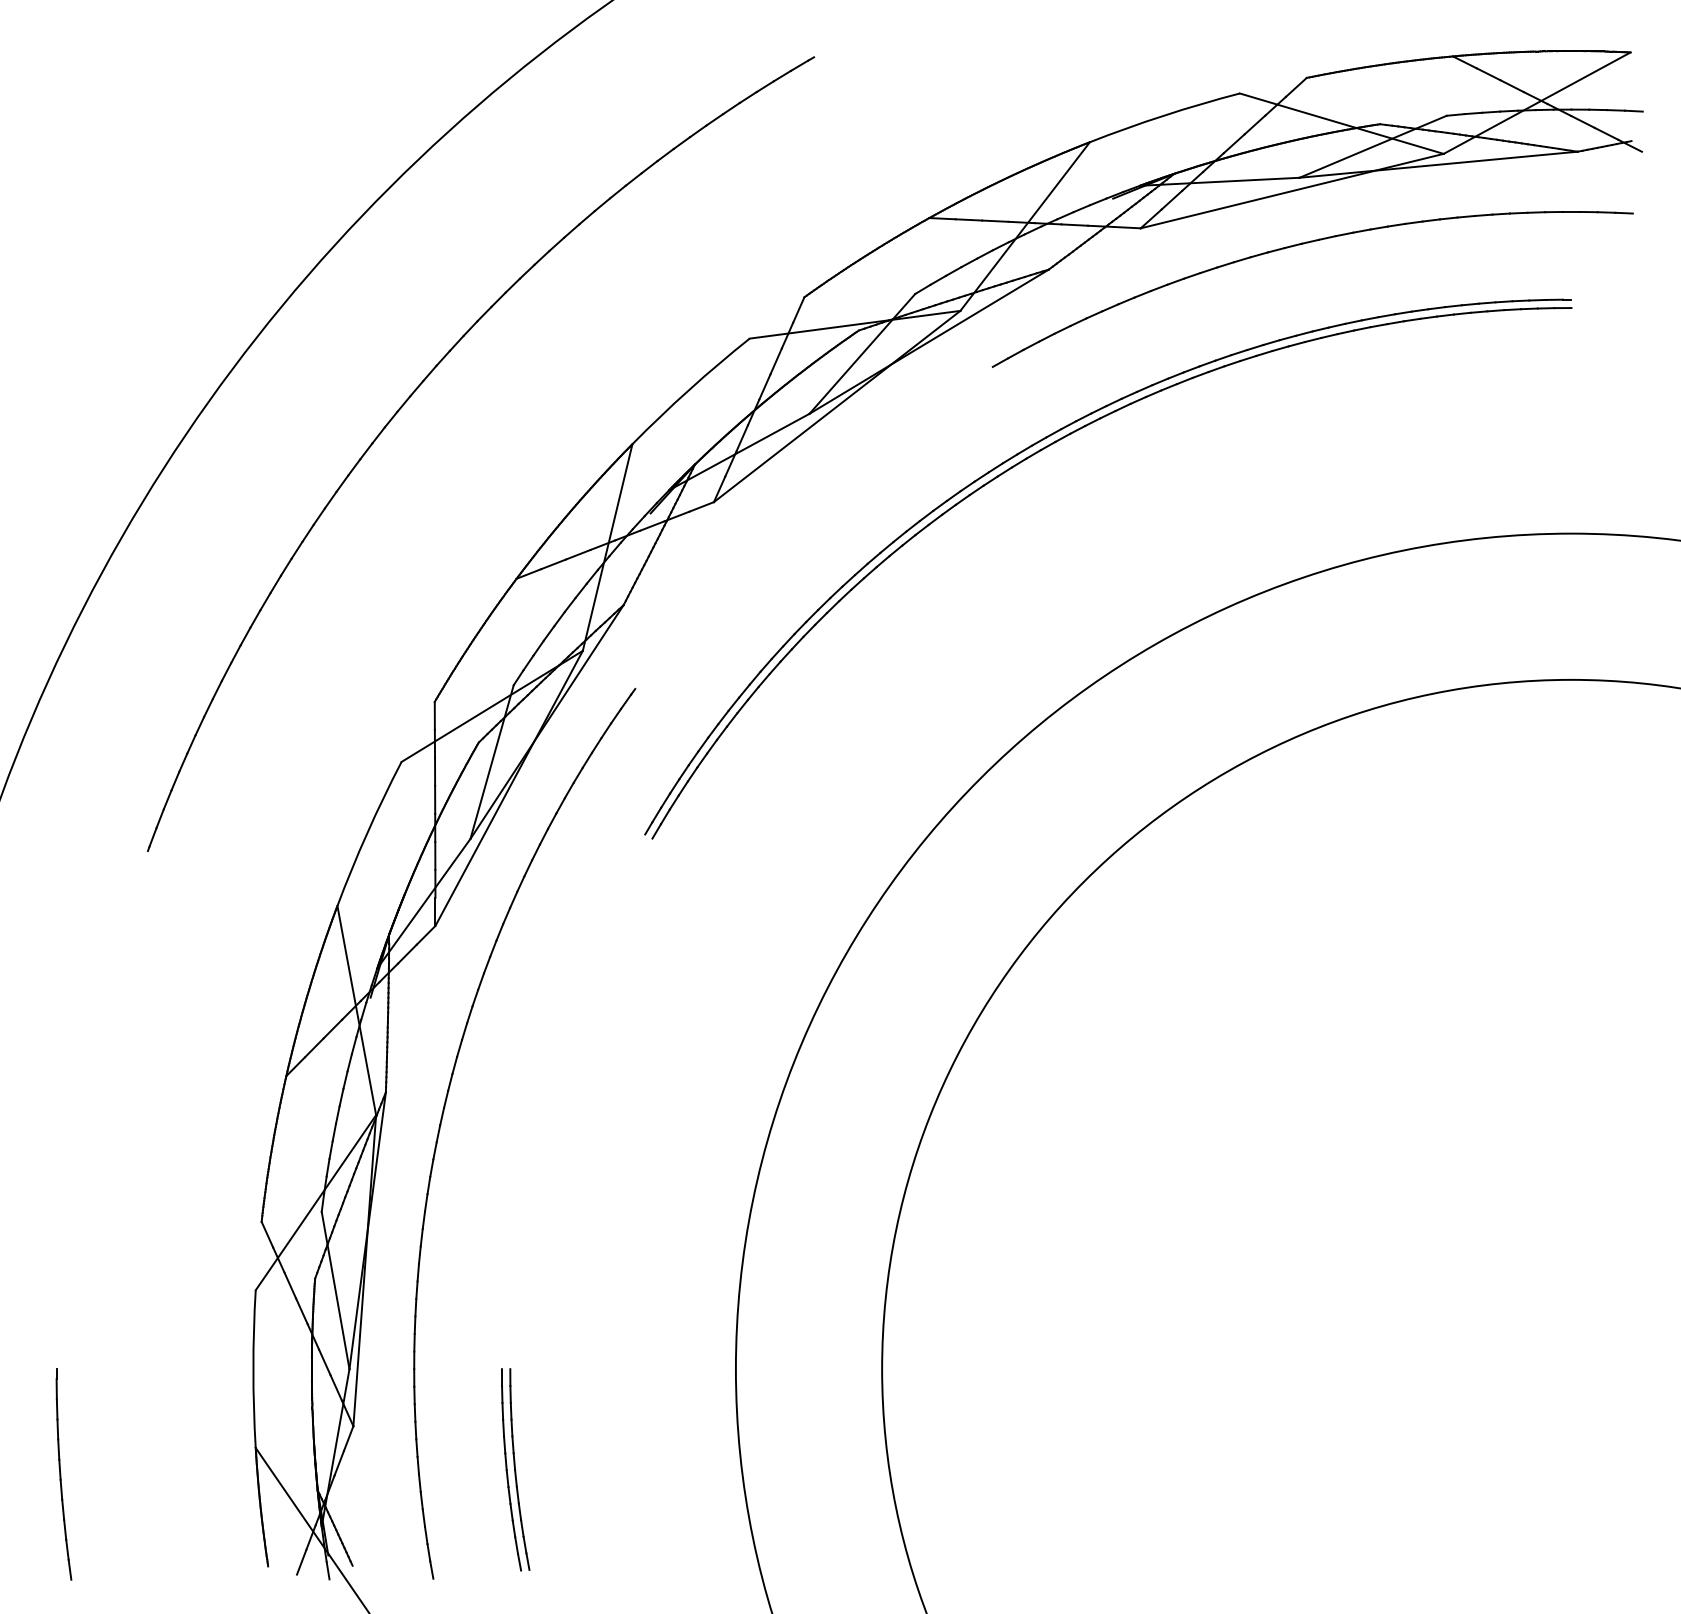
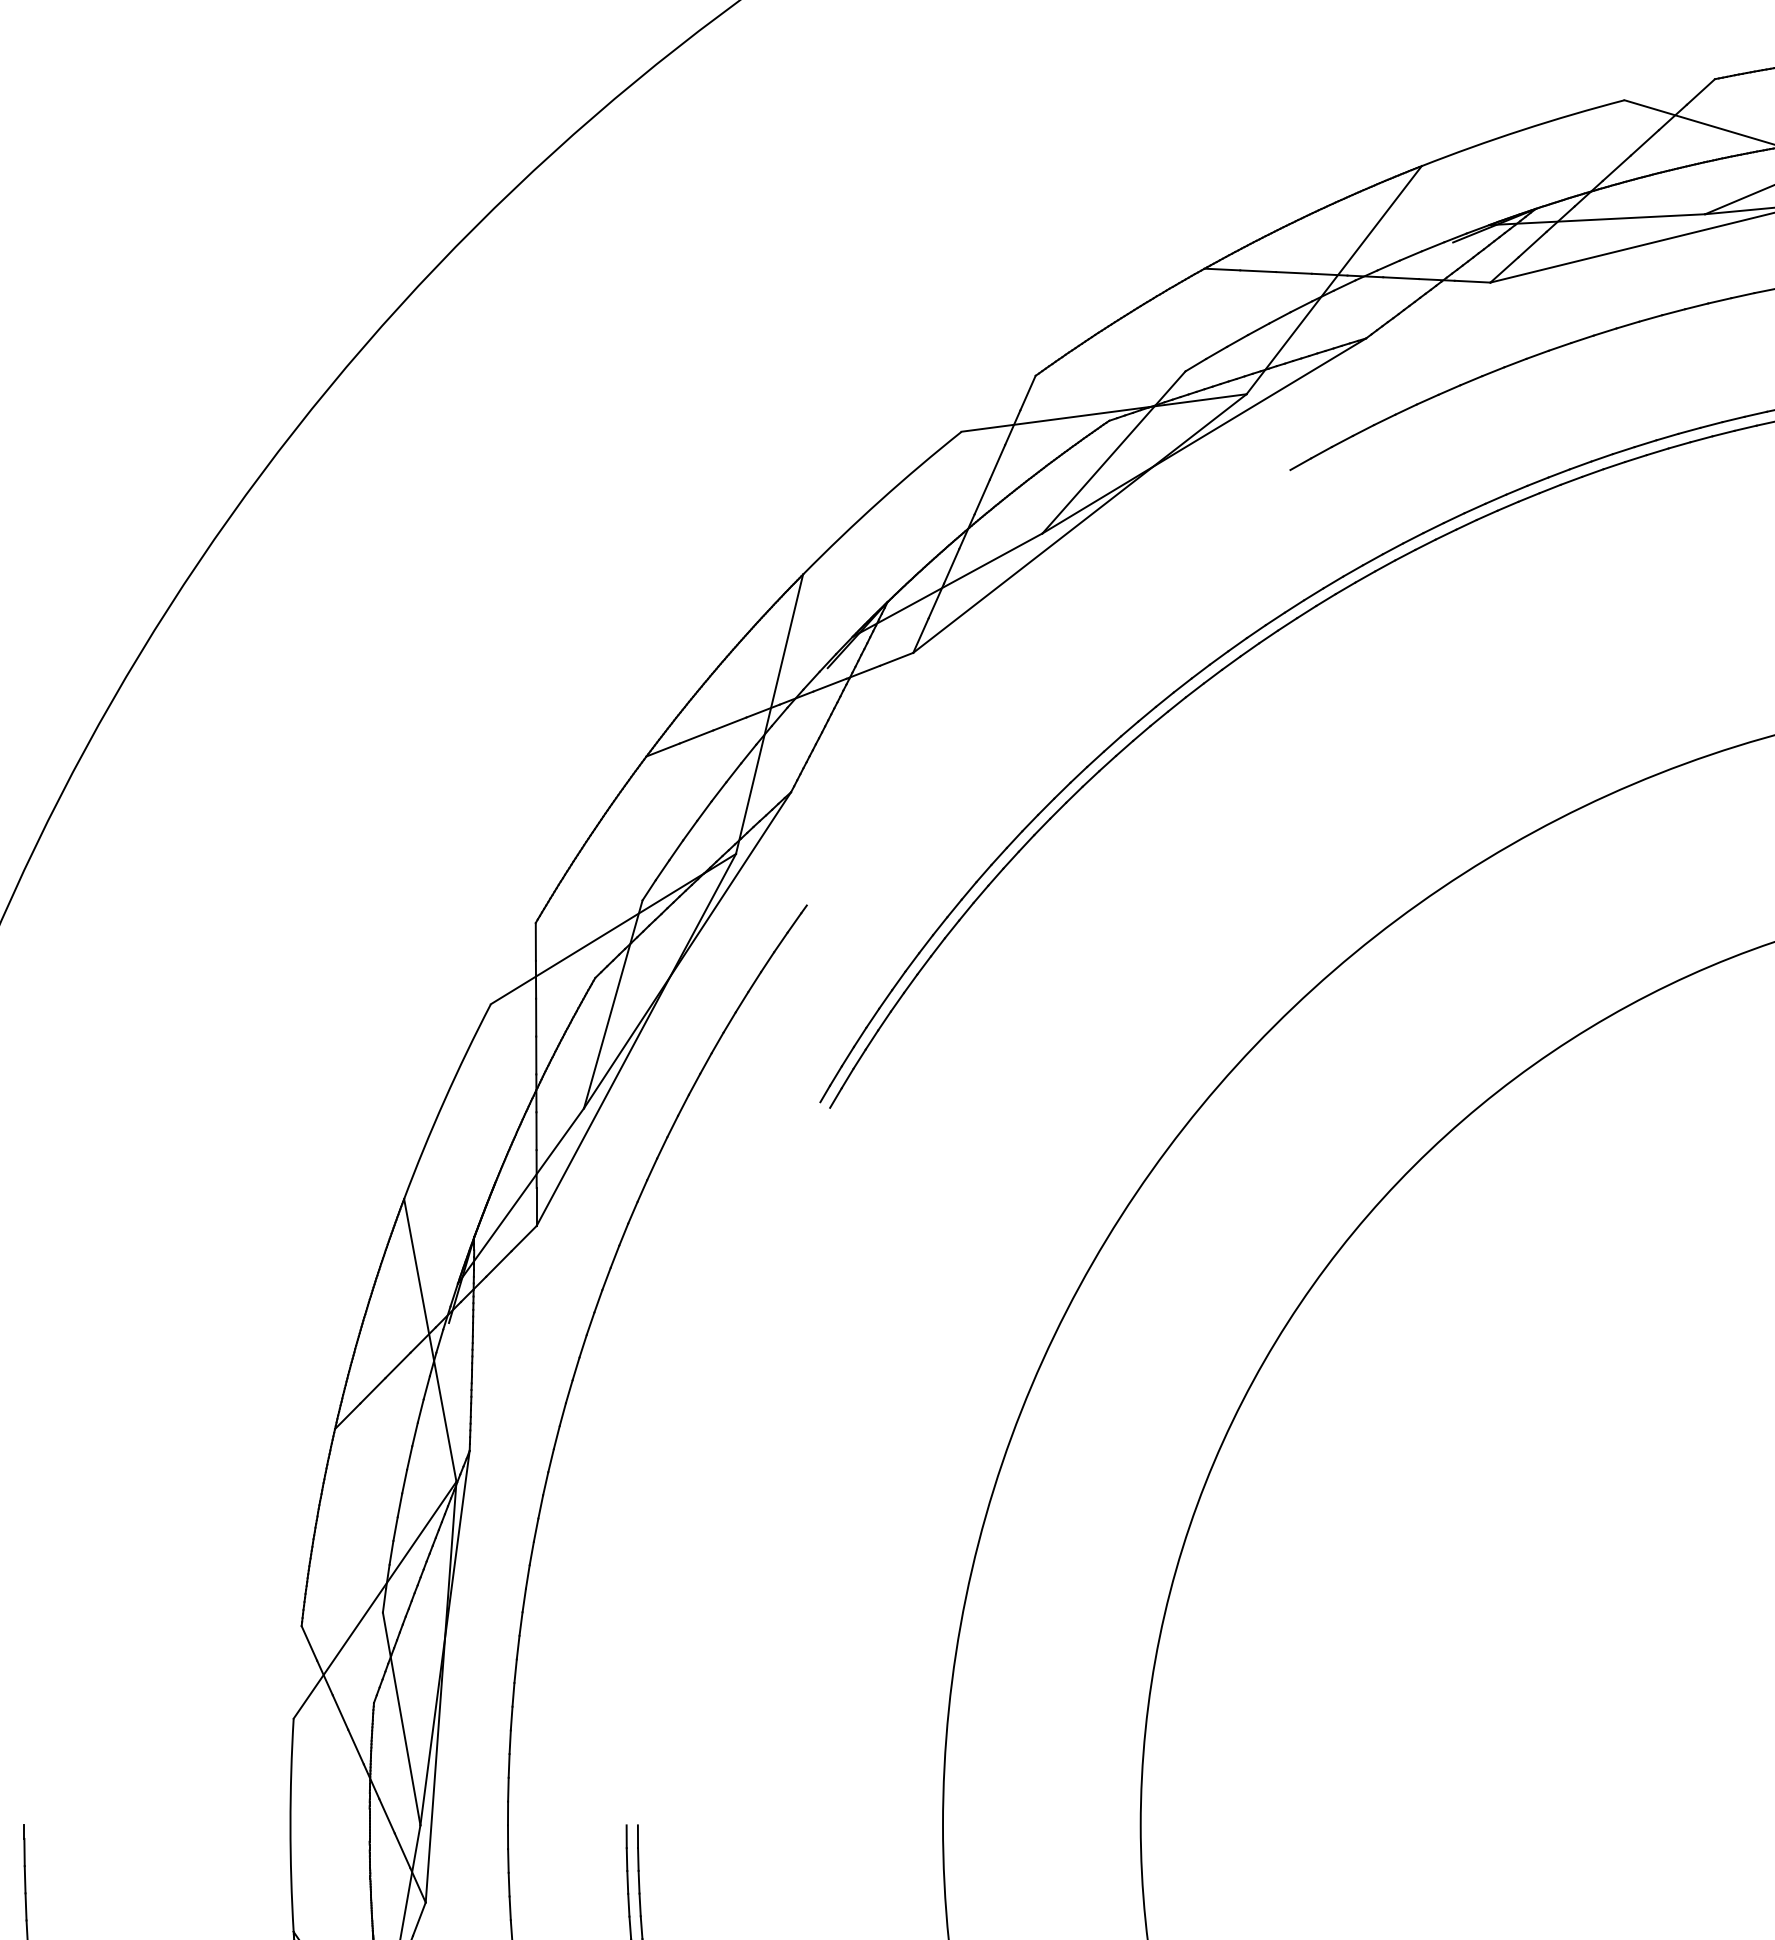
part: (413, 394) -> (507, 507), removed

